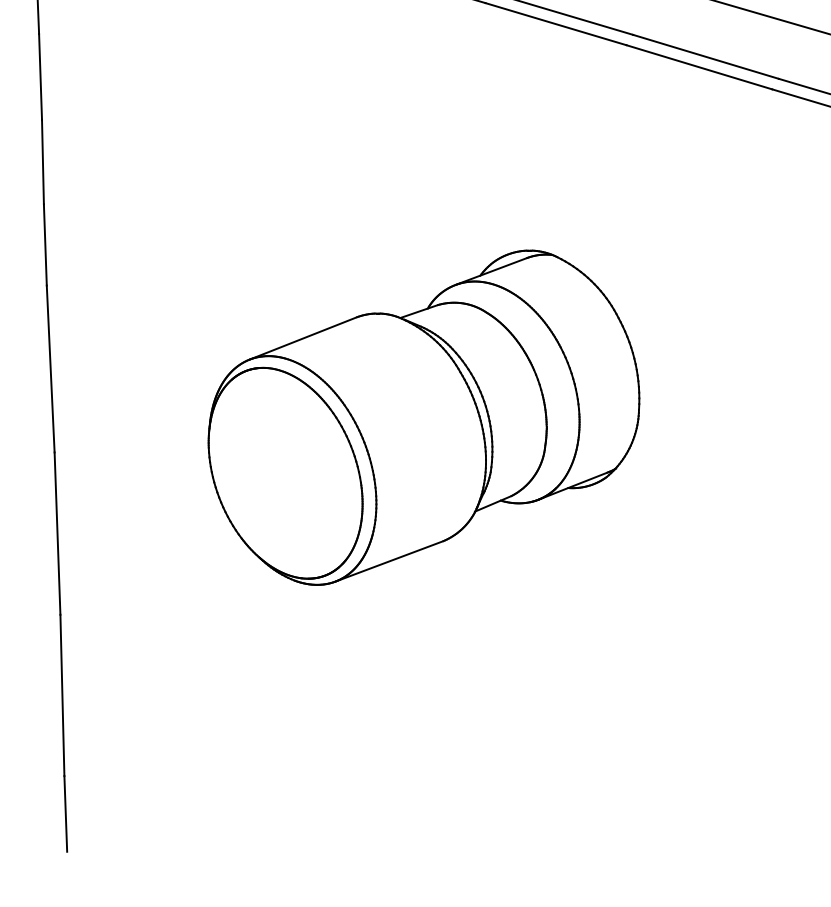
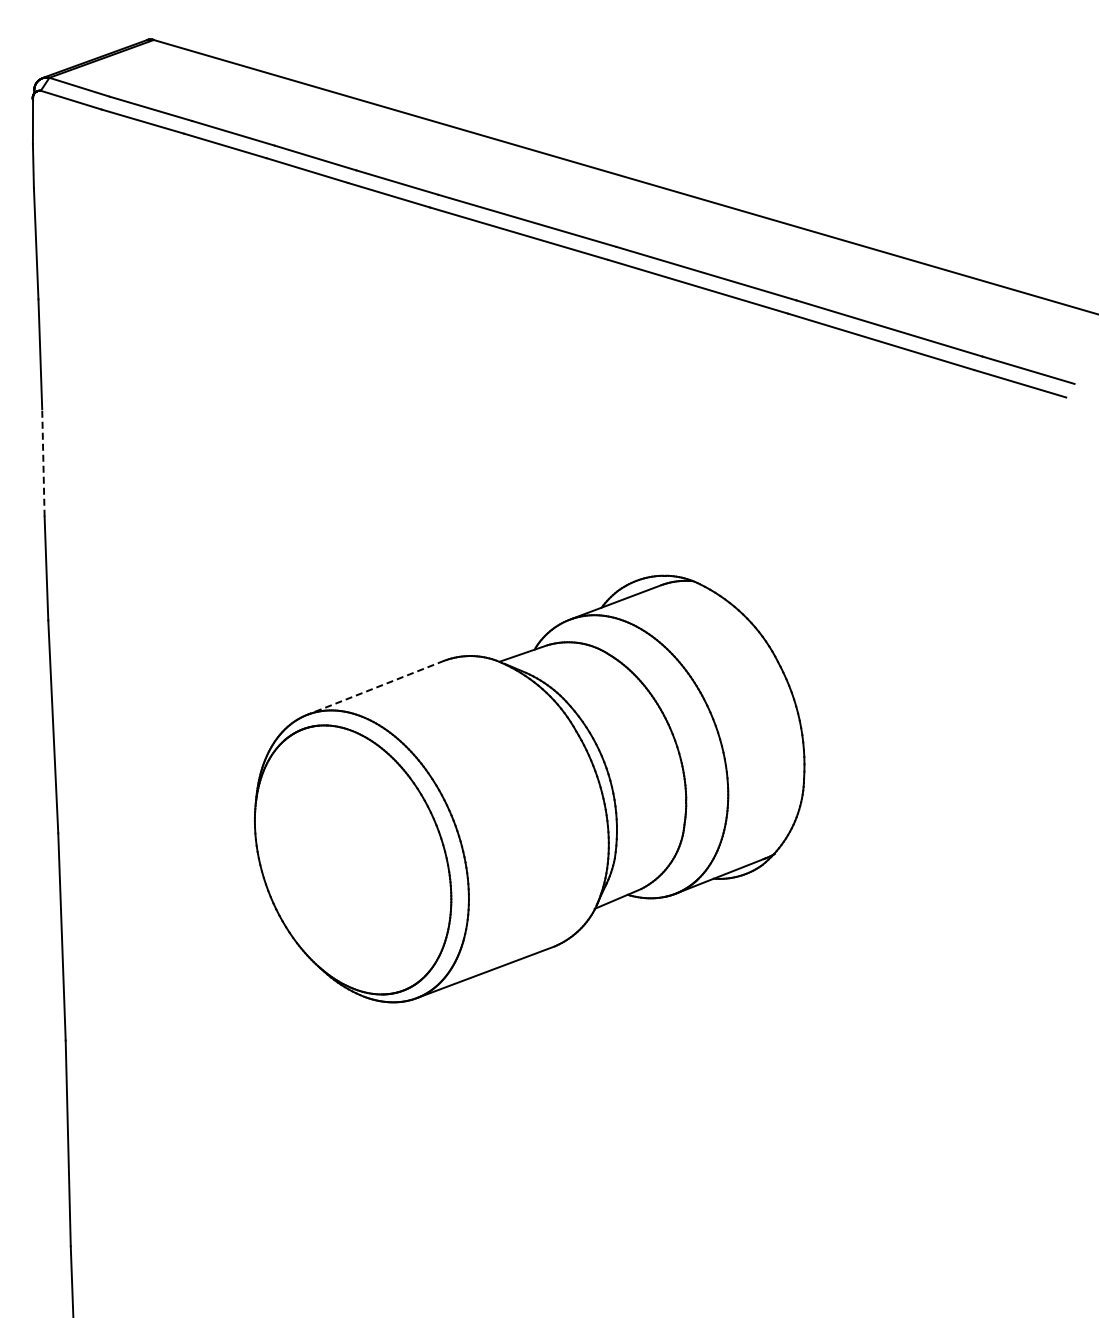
line: (43, 161) -> (43, 462), solid -> dashed
line: (303, 338) -> (375, 687), solid -> dashed

